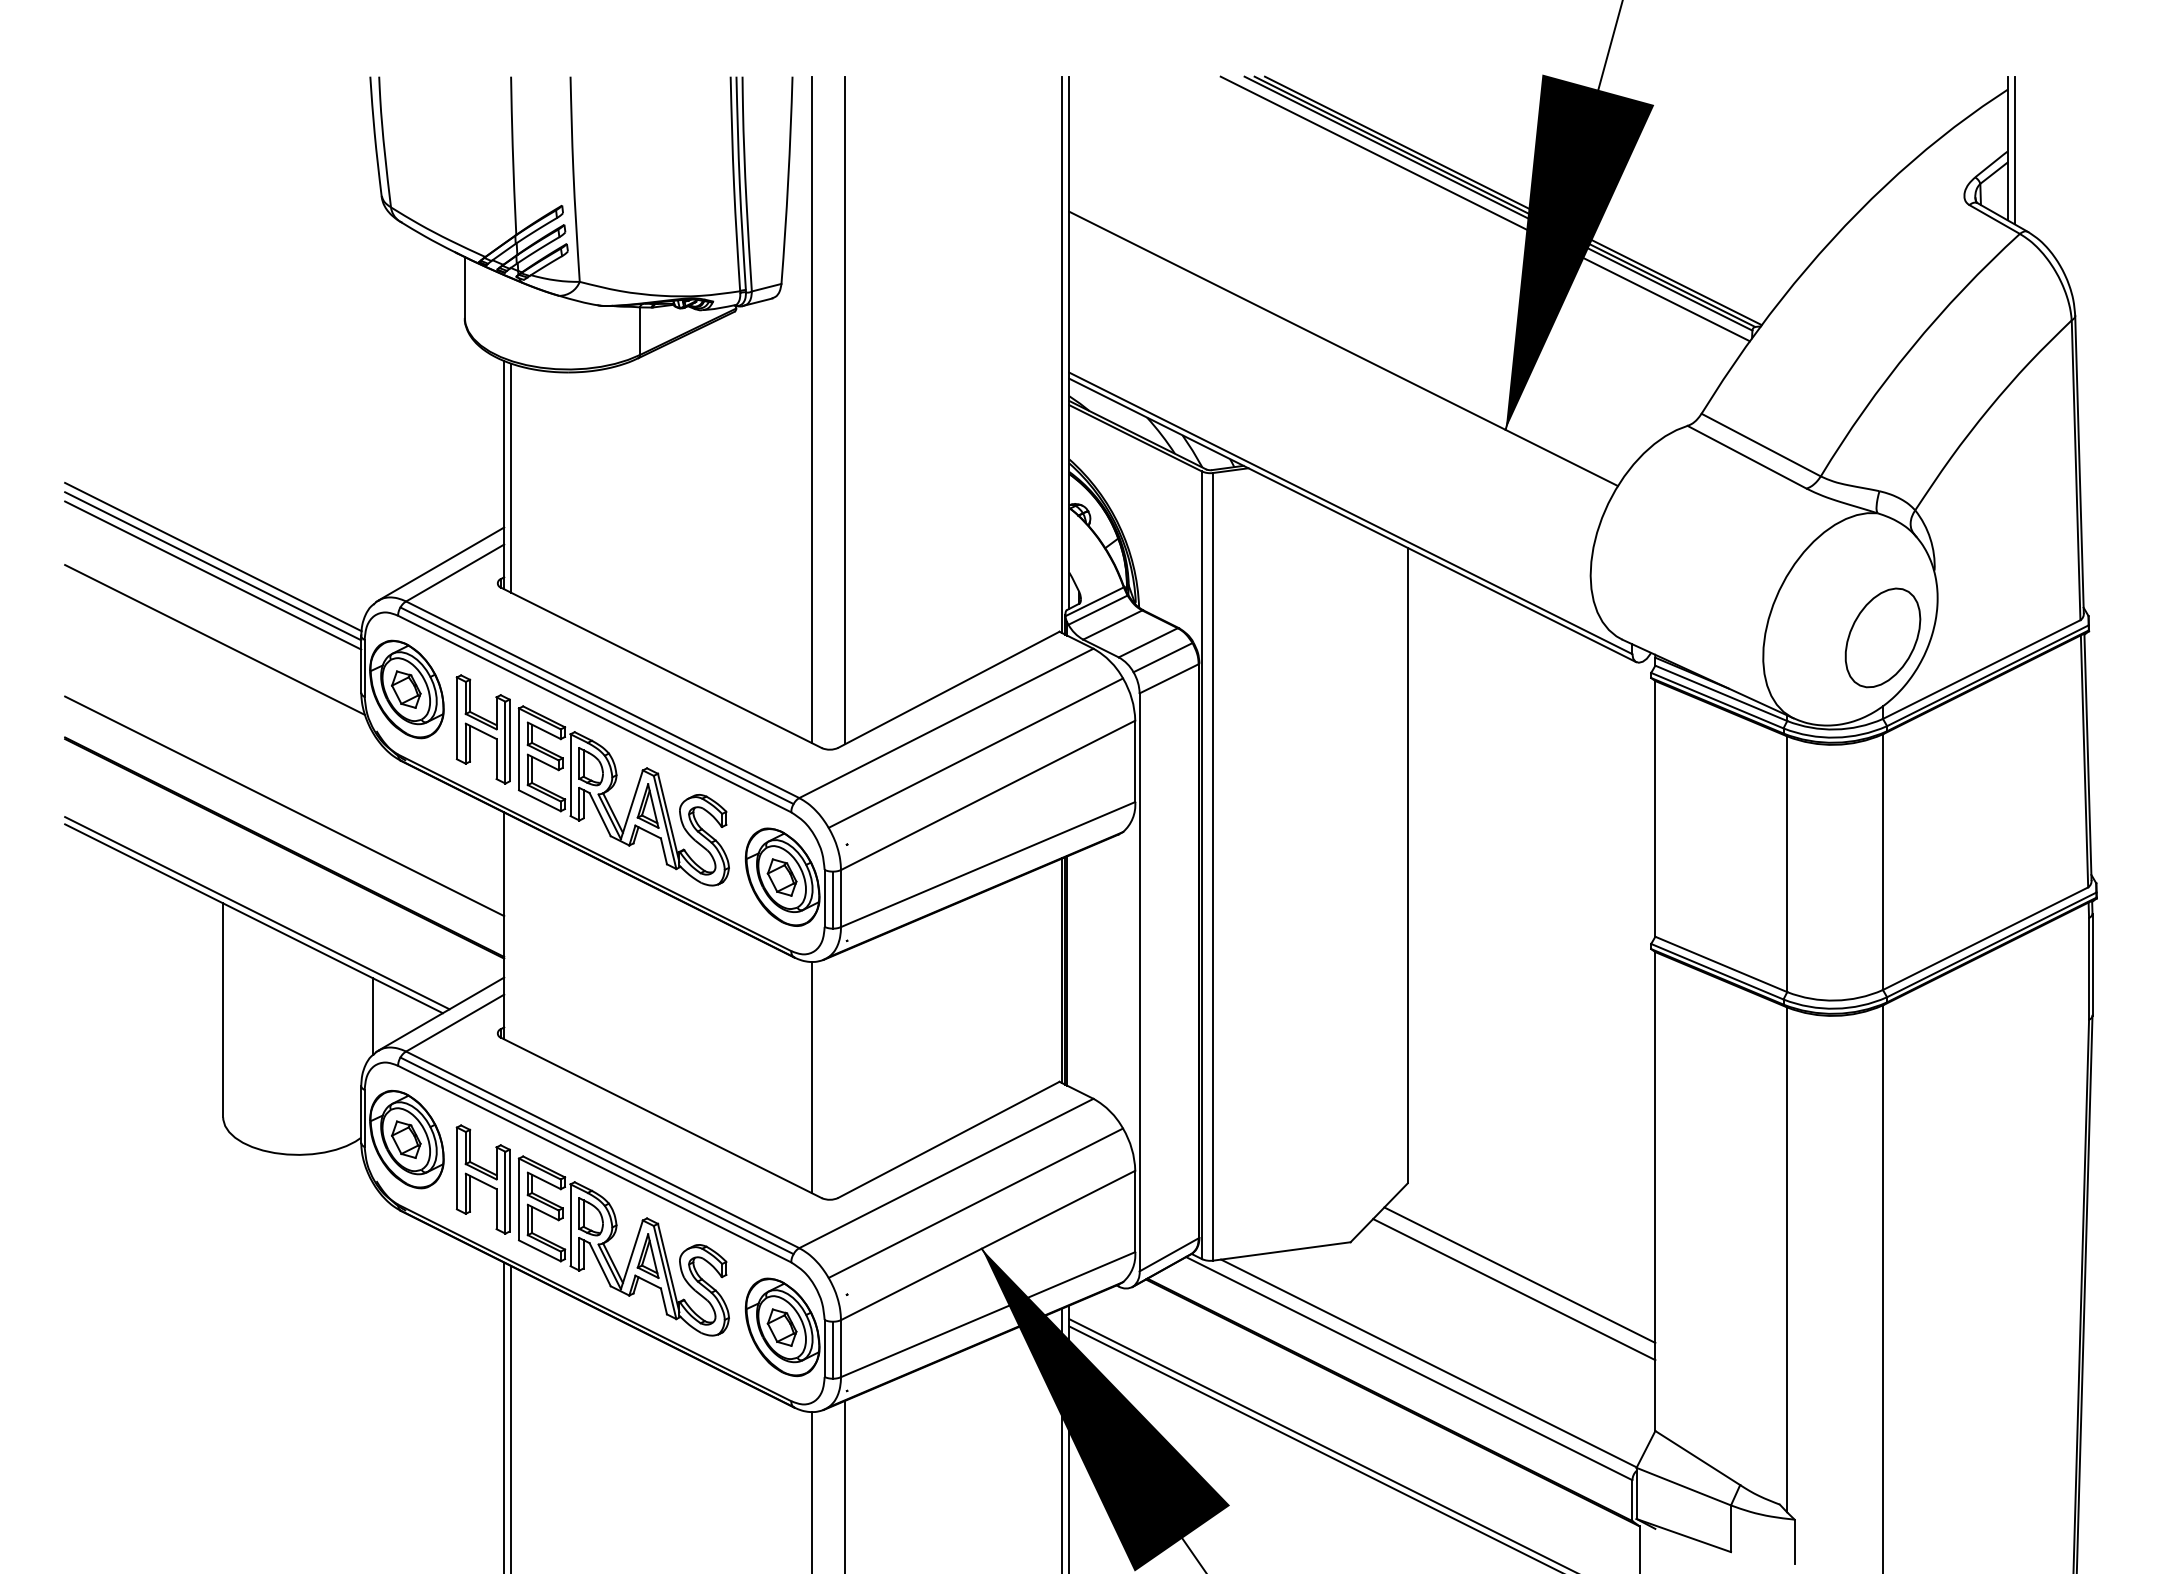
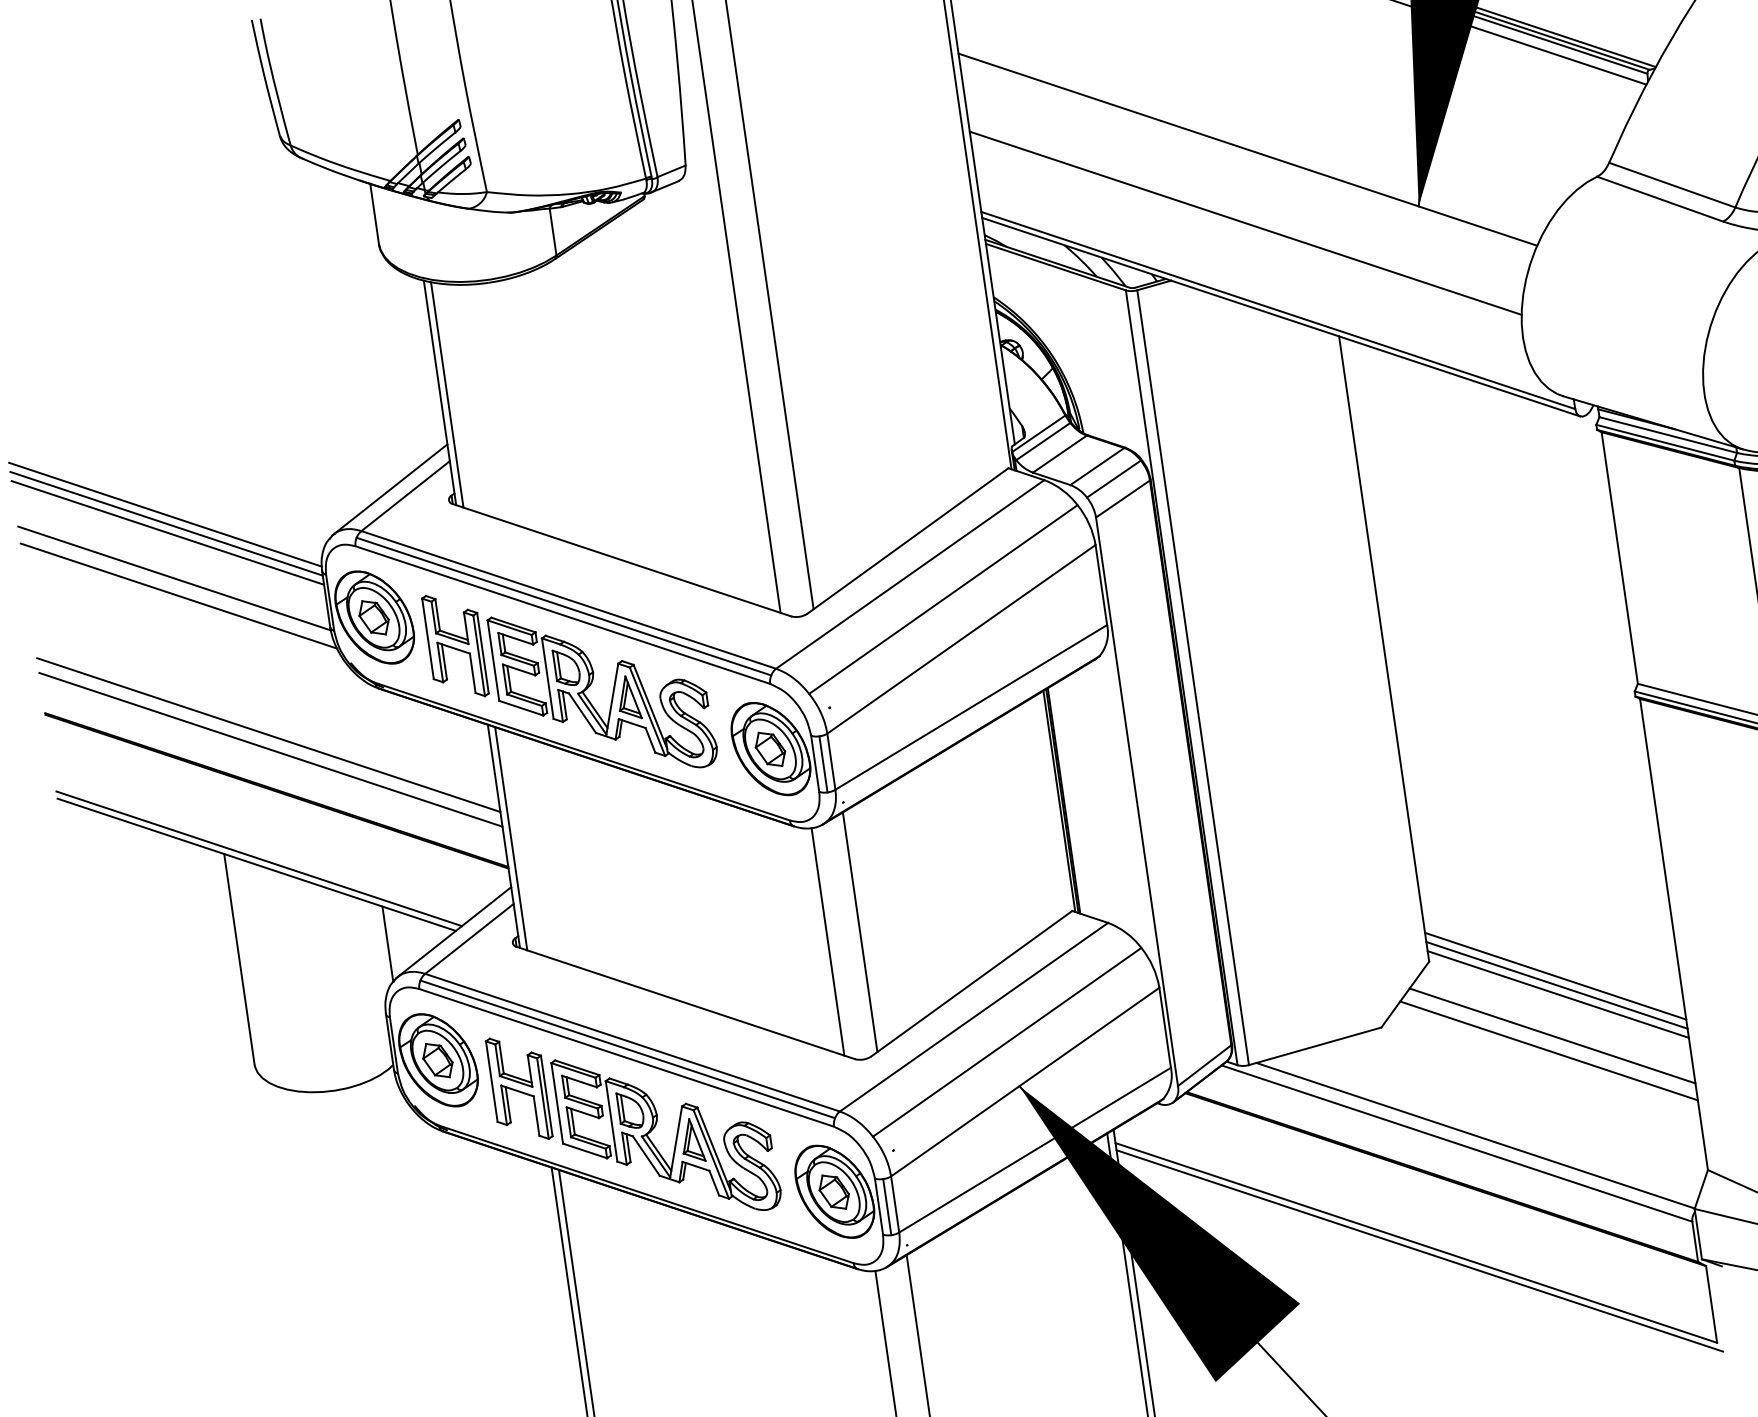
line: (1330, 421) -> (1245, 223), added
line: (213, 621) -> (174, 578), added
line: (284, 791) -> (268, 735), added
line: (511, 928) -> (511, 837), added
line: (845, 1072) -> (860, 932), added
line: (1531, 1216) -> (1555, 976), added
line: (1531, 1225) -> (1556, 985), added
line: (1531, 1234) -> (1558, 994), added

